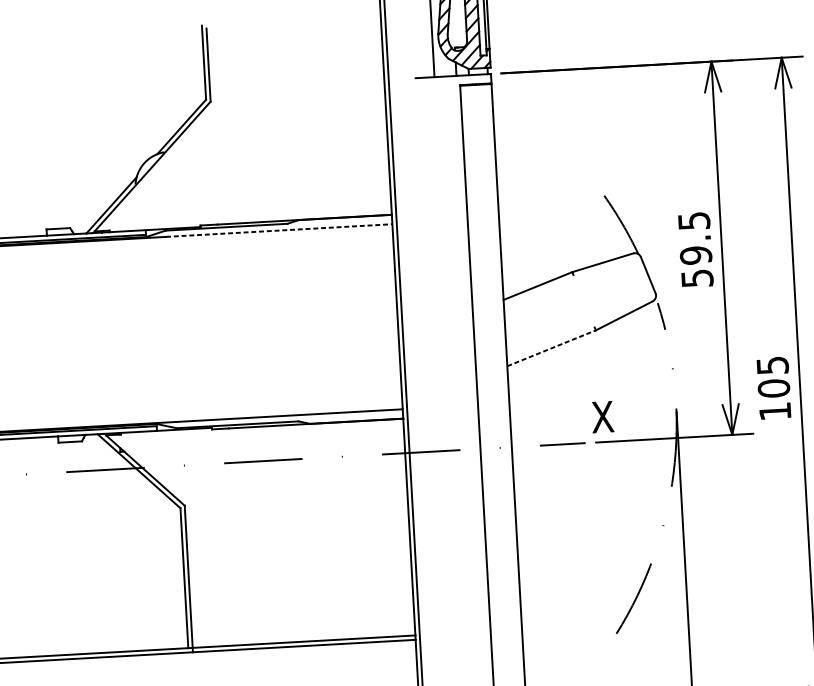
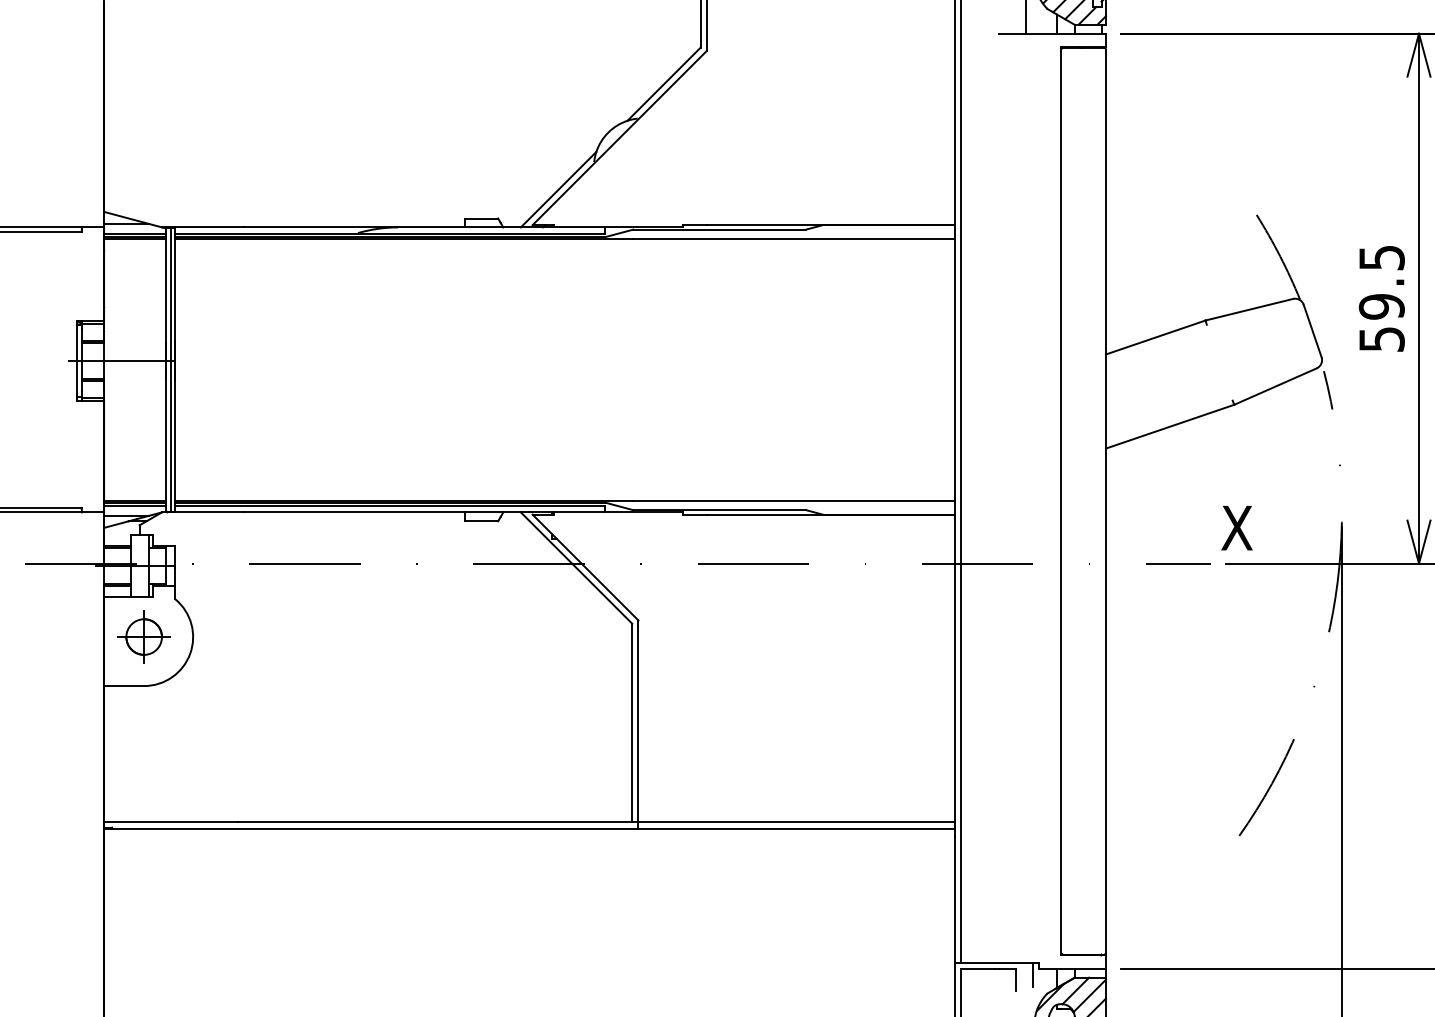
line: (278, 230) -> (793, 238), dashed -> solid
line: (551, 348) -> (1170, 426), dashed -> solid

